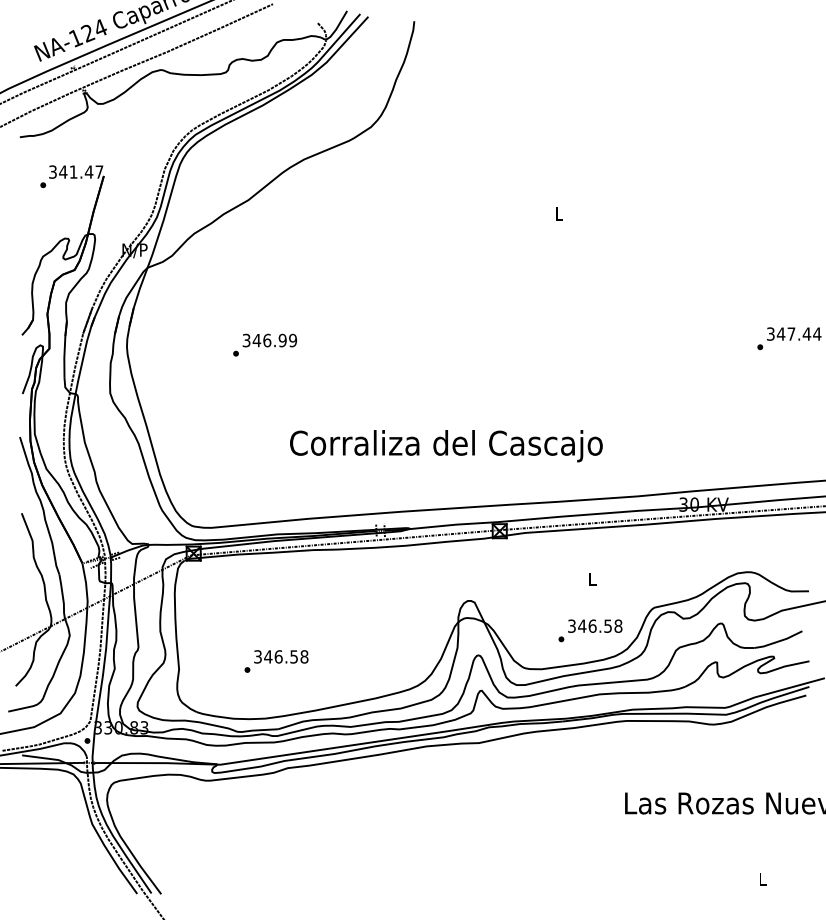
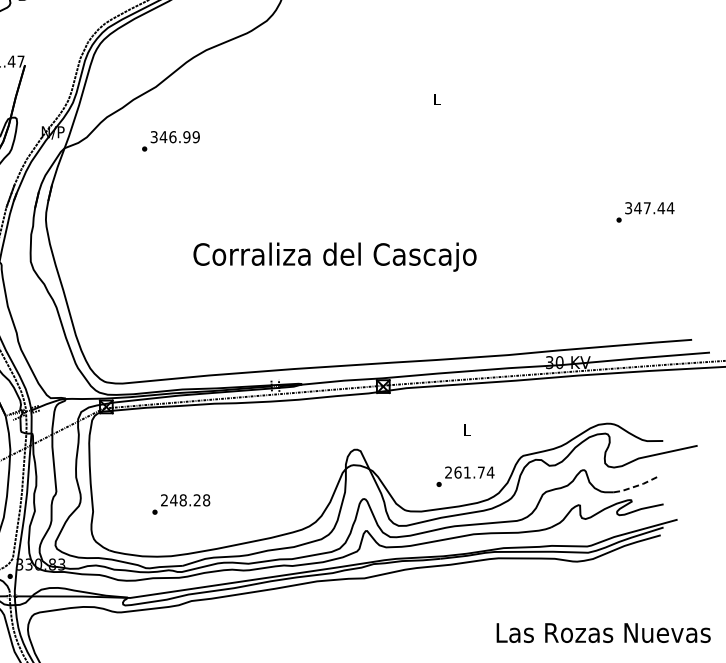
text: (265, 344) -> (171, 140), moved
text: (446, 446) -> (335, 257), moved
text: (595, 625) -> (469, 471), 346.58 -> 261.74
line: (779, 641) -> (636, 486), solid -> dashed
text: (275, 656) -> (180, 500), 346.58 -> 248.28

